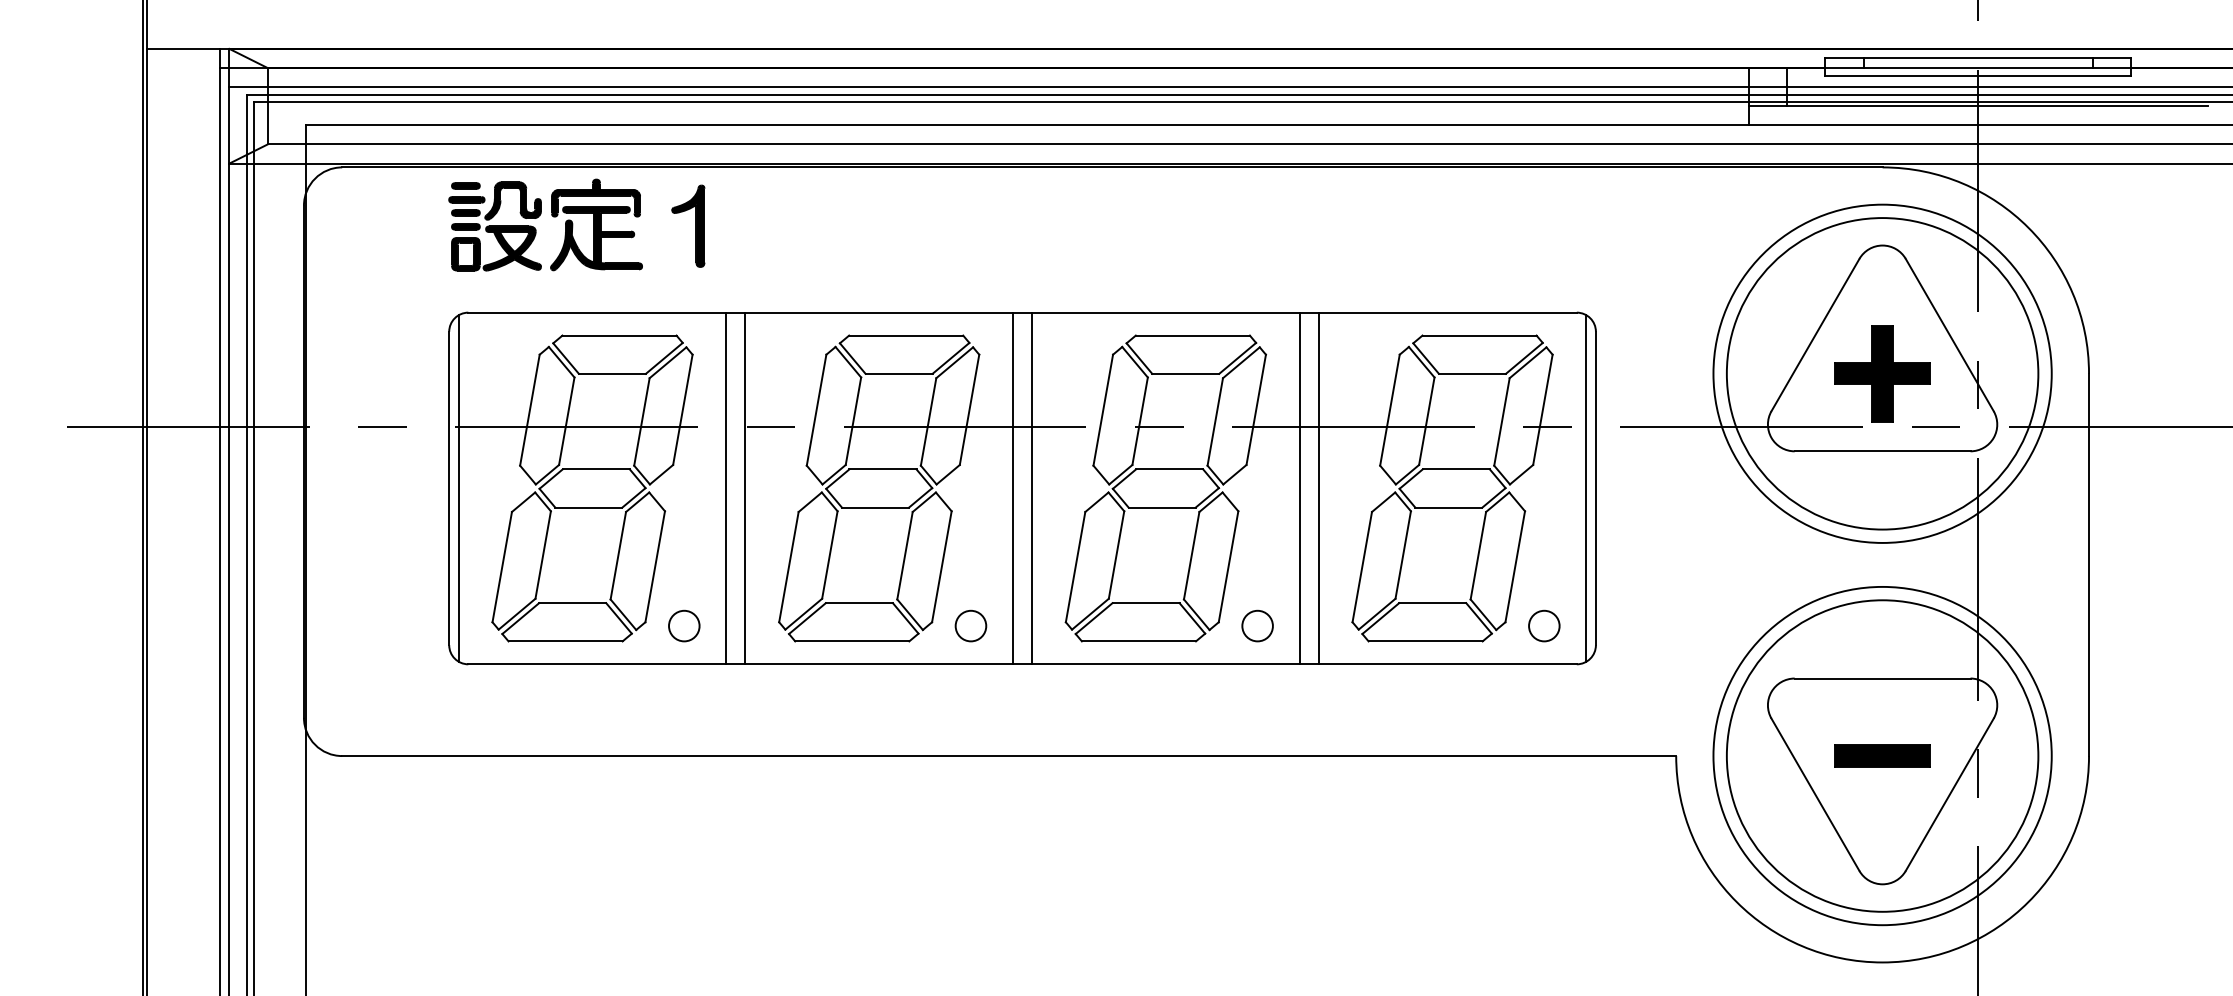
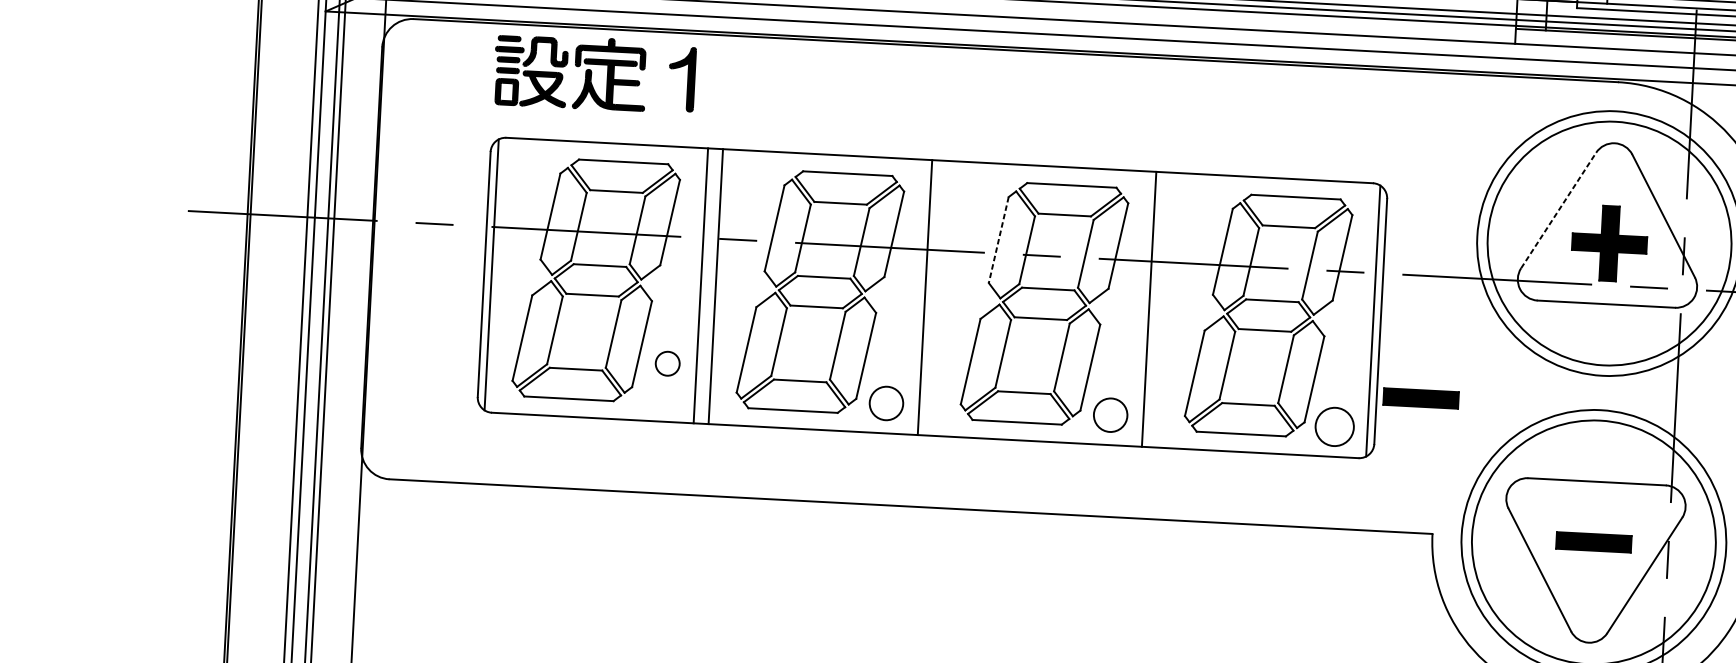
line: (1815, 335) -> (1558, 210), solid -> dashed
line: (1103, 410) -> (998, 240), solid -> dashed
line: (1032, 488) -> (940, 298), removed
line: (1318, 488) -> (1163, 310), removed
part: (1652, 583) -> (1421, 398), added
circle: (684, 625) -> (667, 363), moved
circle: (970, 625) -> (886, 402), size x1.4
circle: (1257, 625) -> (1110, 414), size x1.4
circle: (1544, 625) -> (1334, 426), size x1.6

